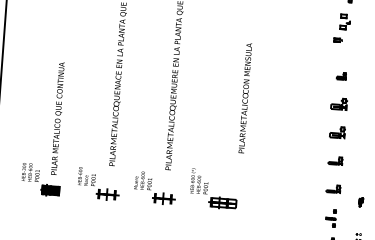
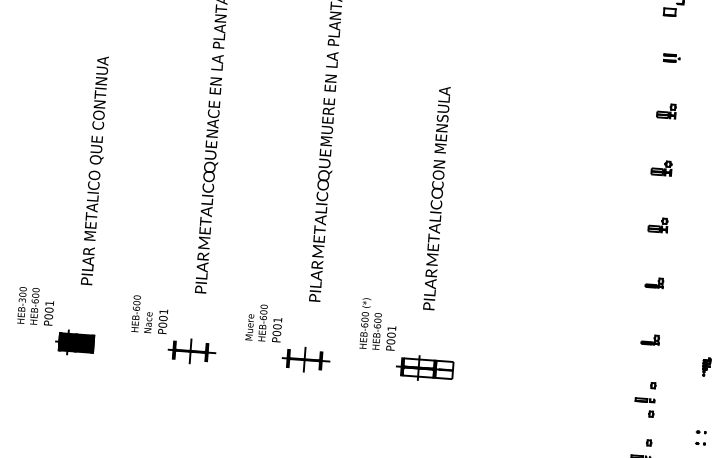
part: (337, 39) -> (670, 56), moved
text: (244, 98) -> (435, 198), moved
part: (338, 104) -> (660, 168), size x0.62
text: (57, 118) -> (94, 170), moved
part: (336, 132) -> (656, 225), size x0.62
part: (335, 160) -> (654, 282), size x0.62
part: (333, 188) -> (650, 338), size x0.62

